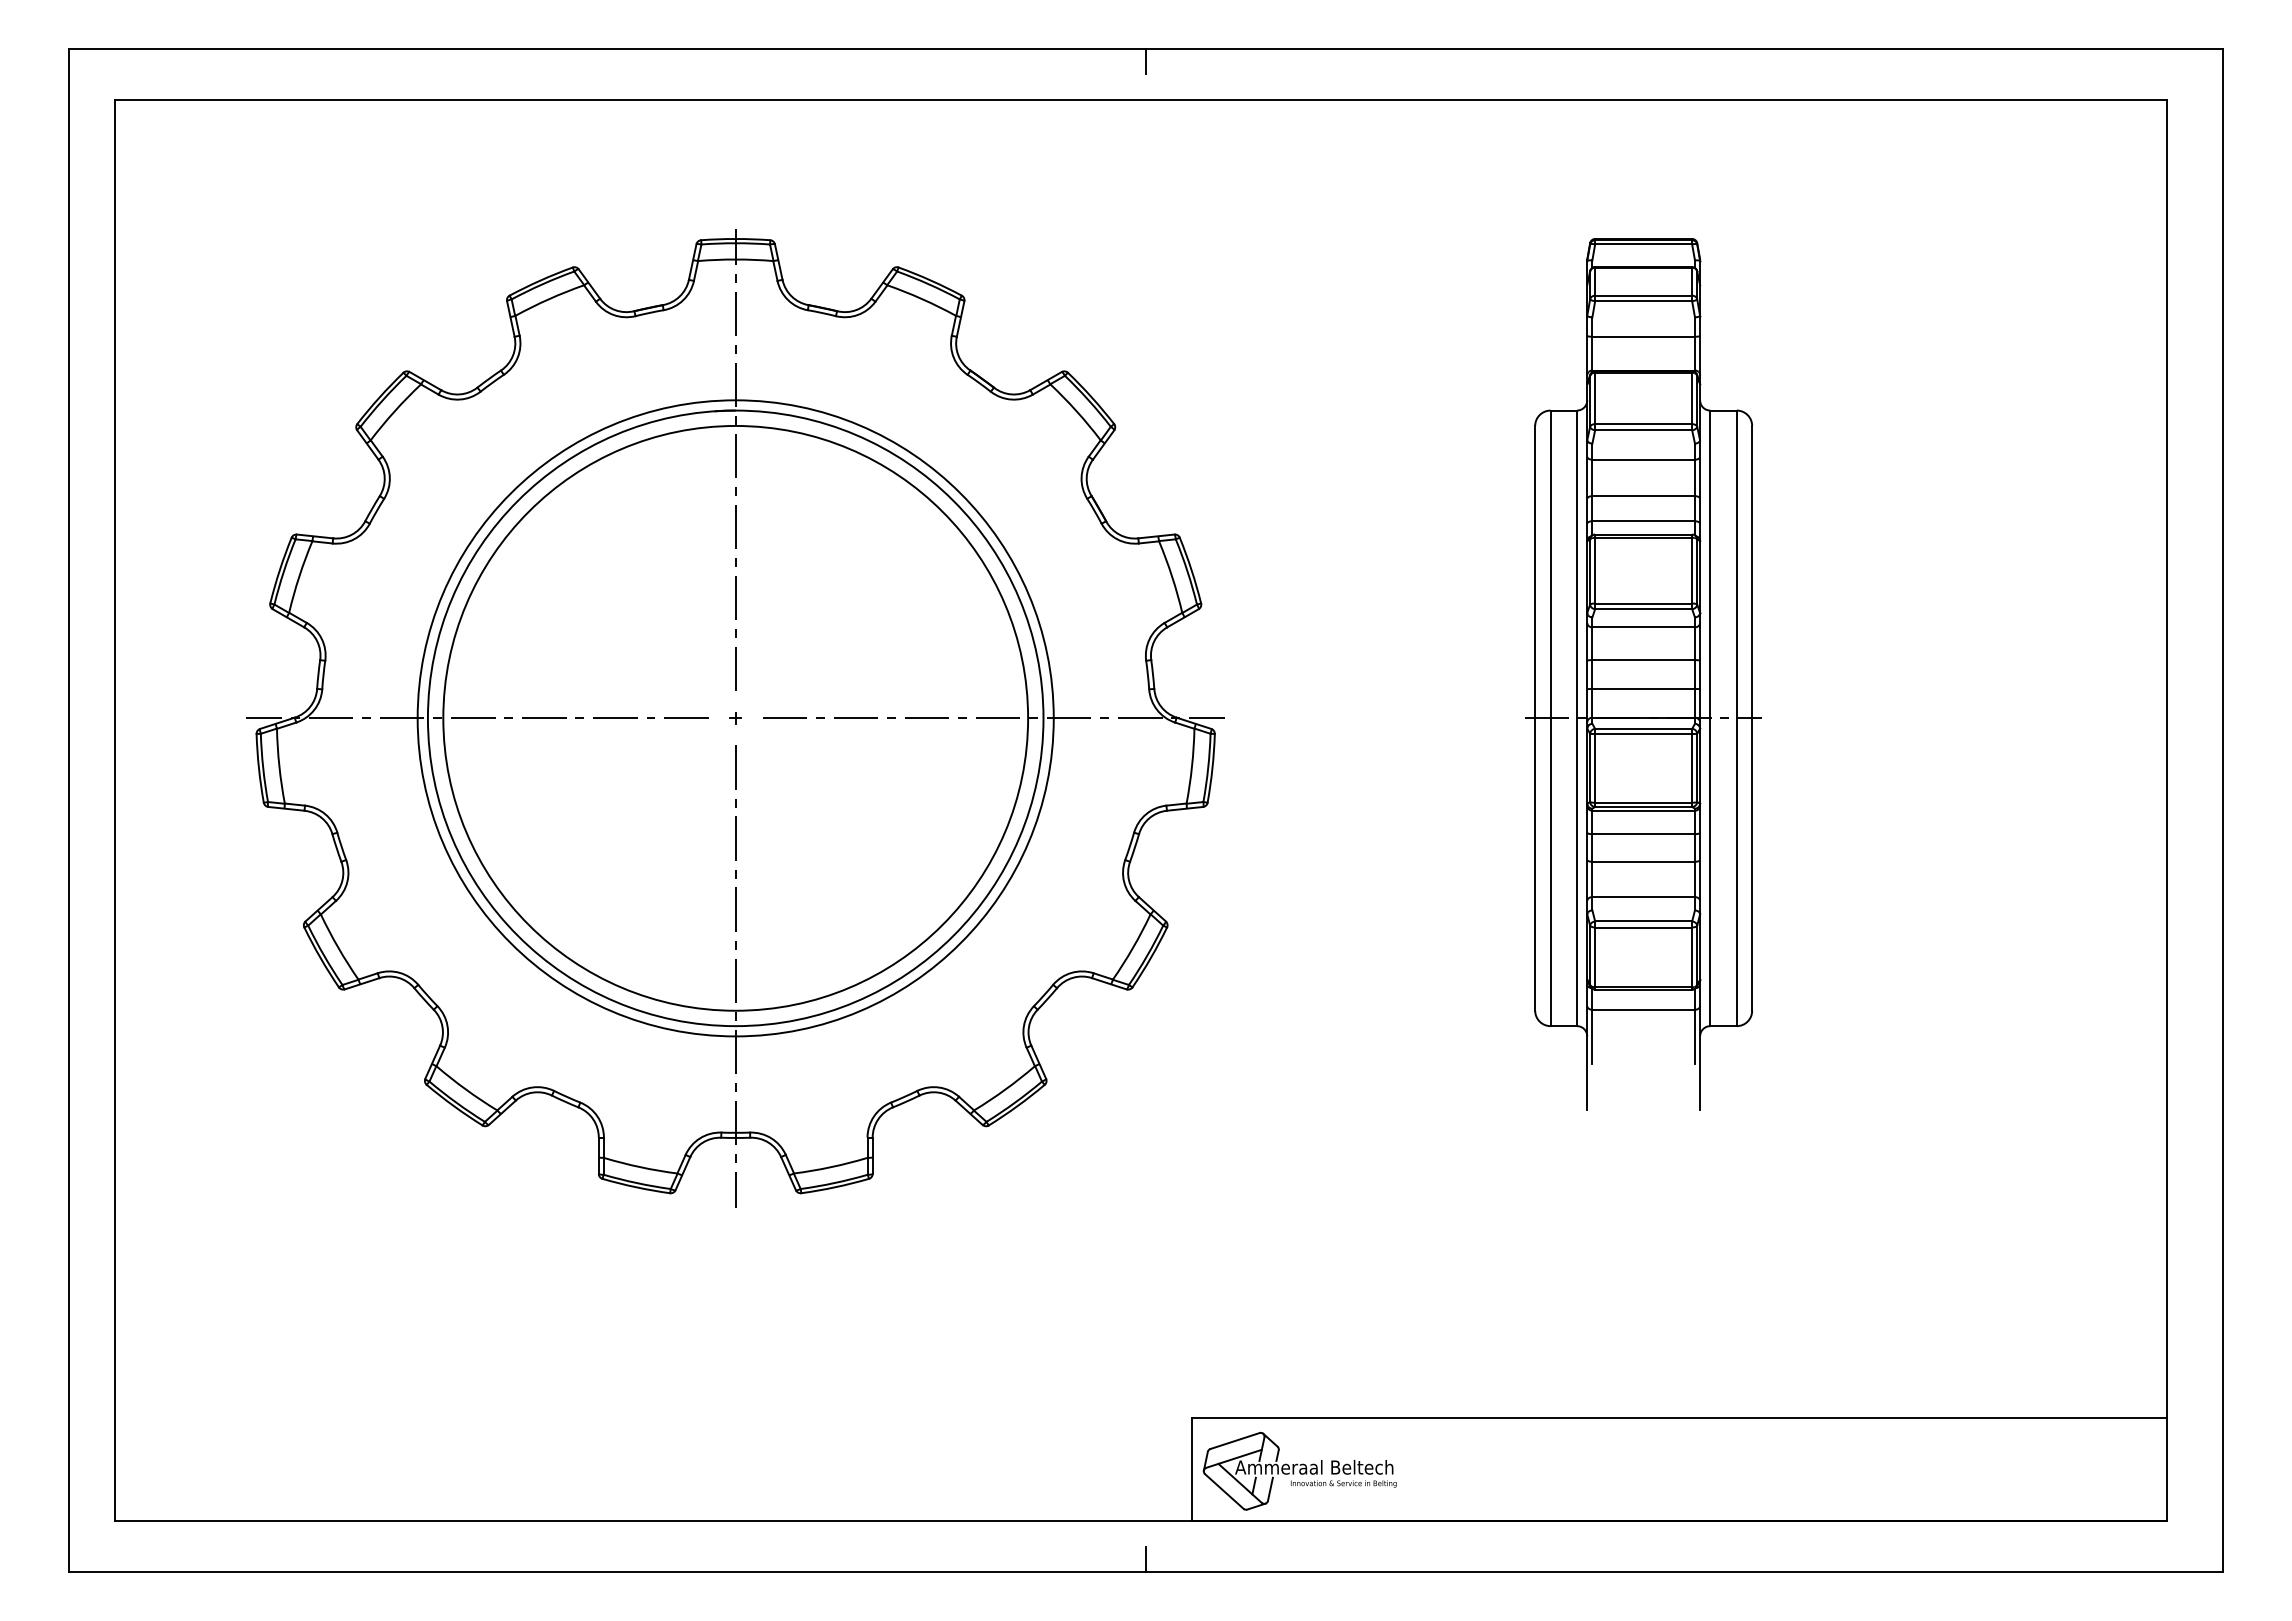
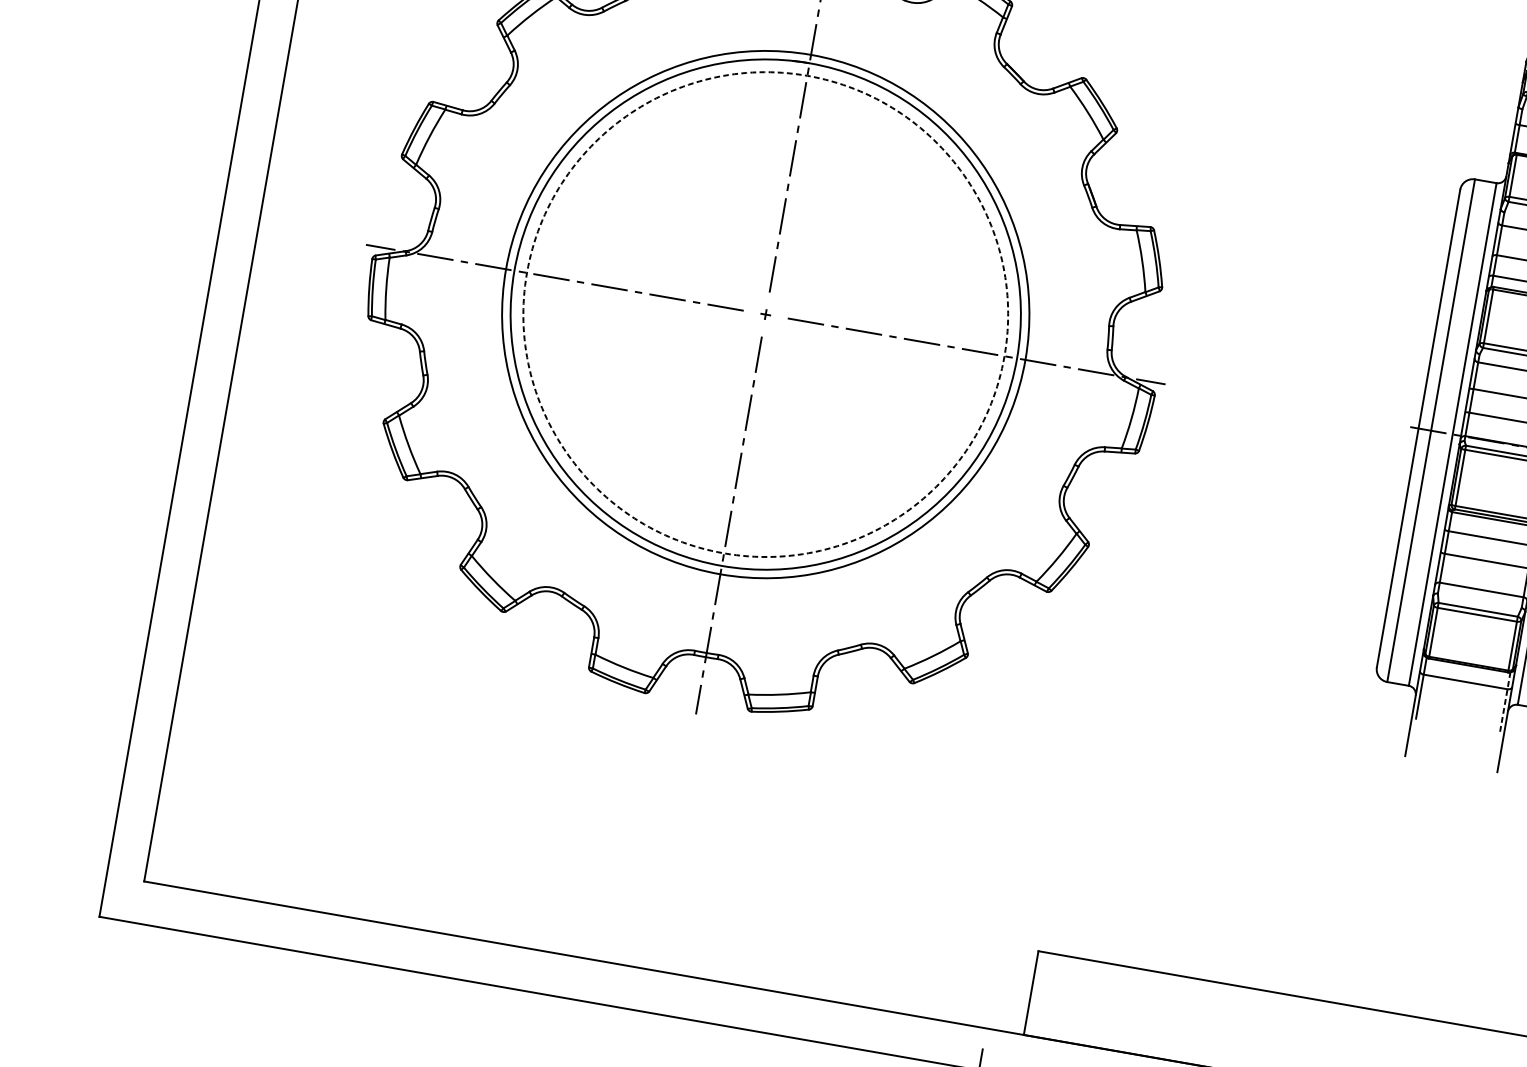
circle: (735, 717) -> (765, 313), solid -> dashed
line: (1694, 1026) -> (1504, 702), solid -> dashed
part: (1299, 1470) -> (1118, 1009), removed

